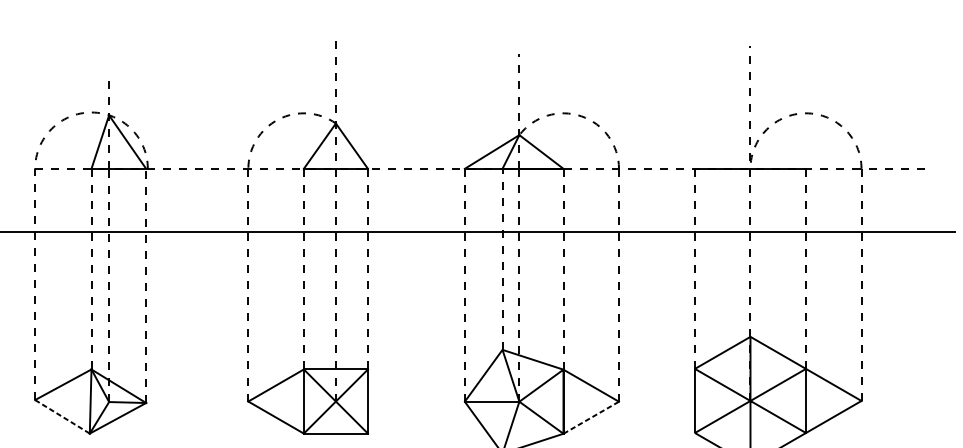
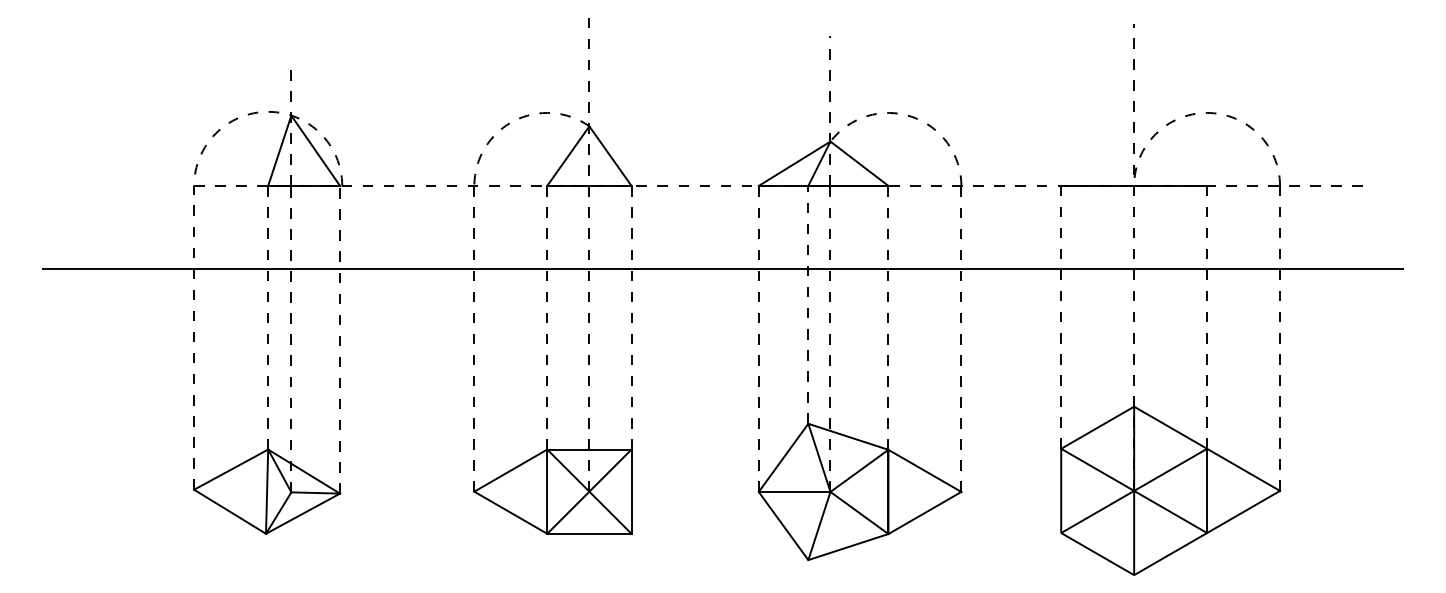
line: (62, 417) -> (230, 512), dashed -> solid
line: (591, 417) -> (925, 512), dashed -> solid

